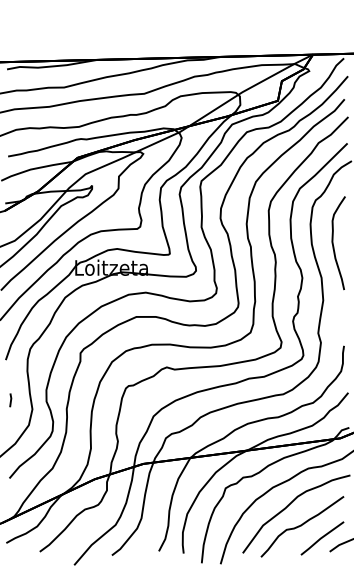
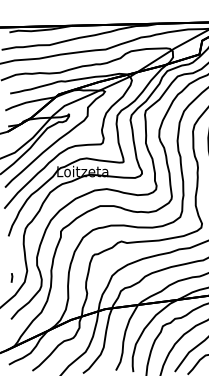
line: (10, 400) -> (11, 278), moved

